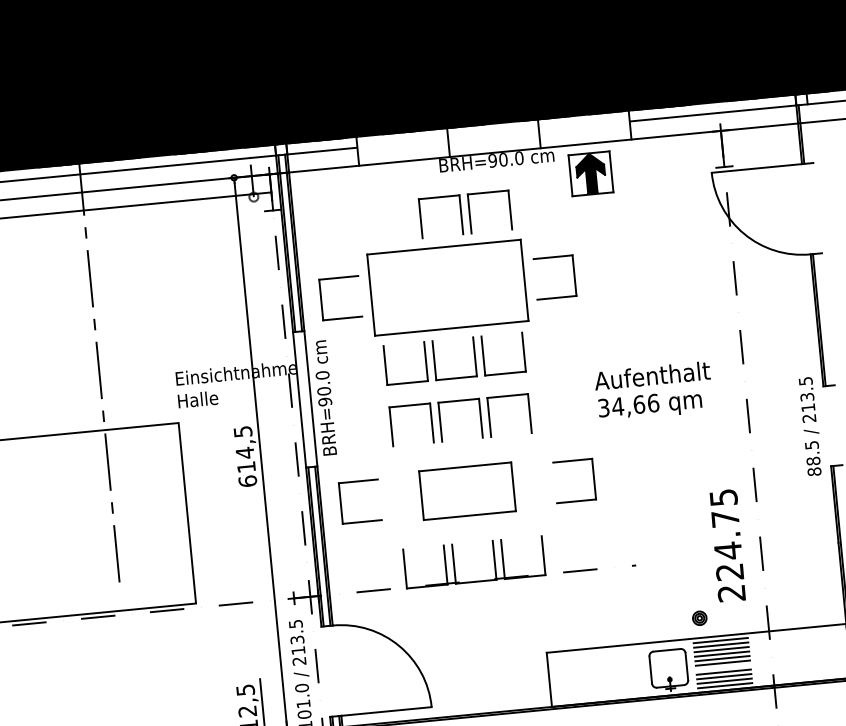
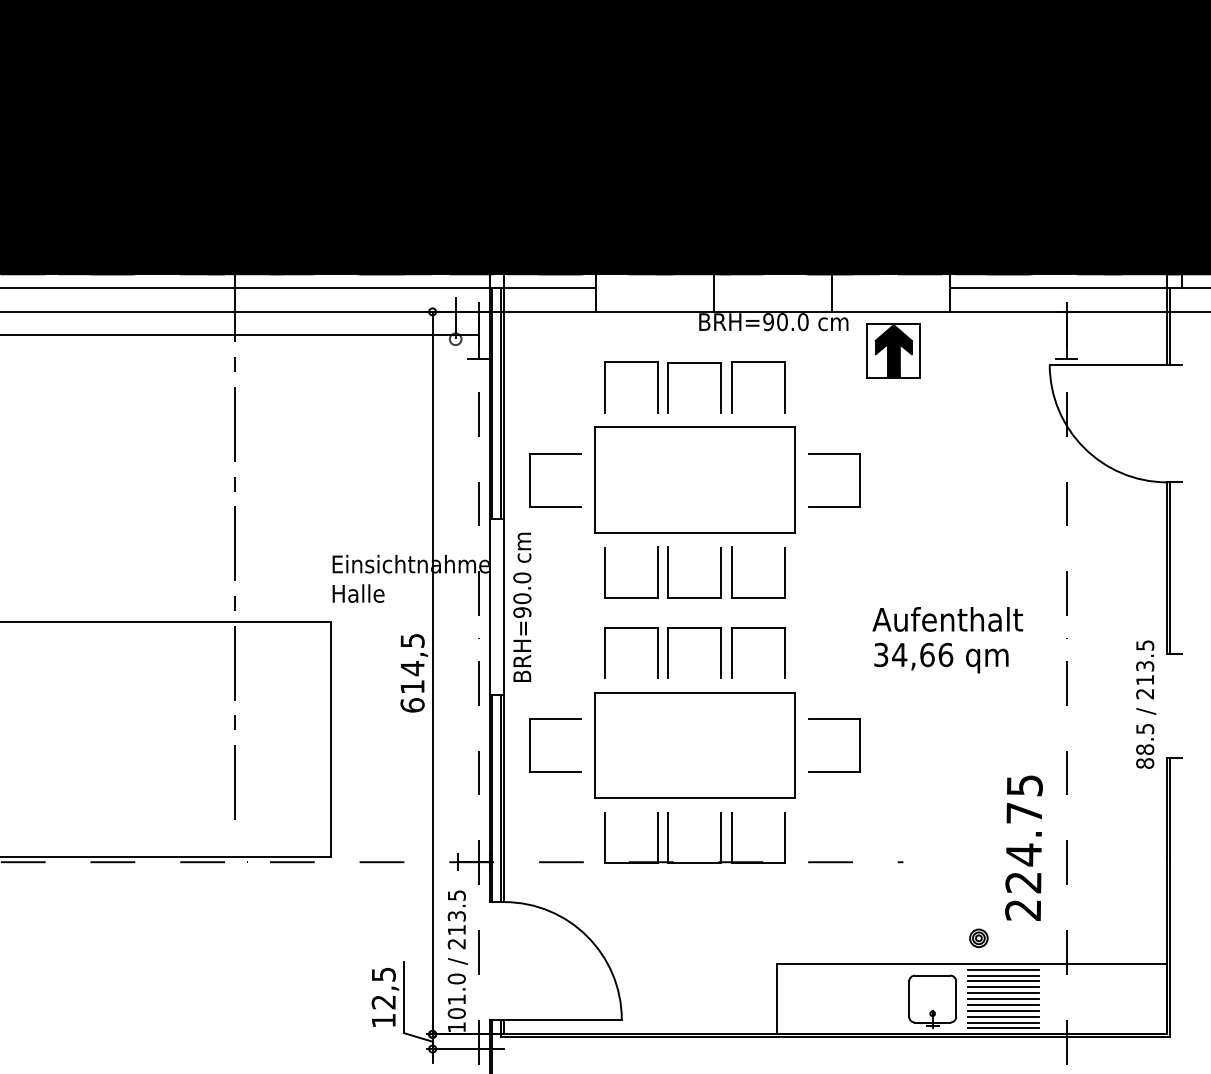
part: (390, 201) -> (631, 362), added
part: (467, 491) -> (694, 745), size x1.67
line: (722, 667) -> (1002, 1004), added

